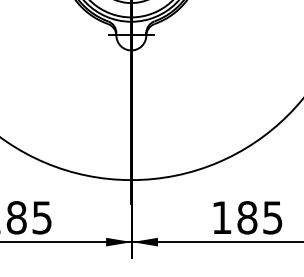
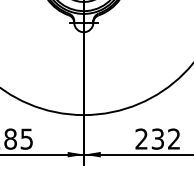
text: (246, 216) -> (157, 138), 185 -> 232

